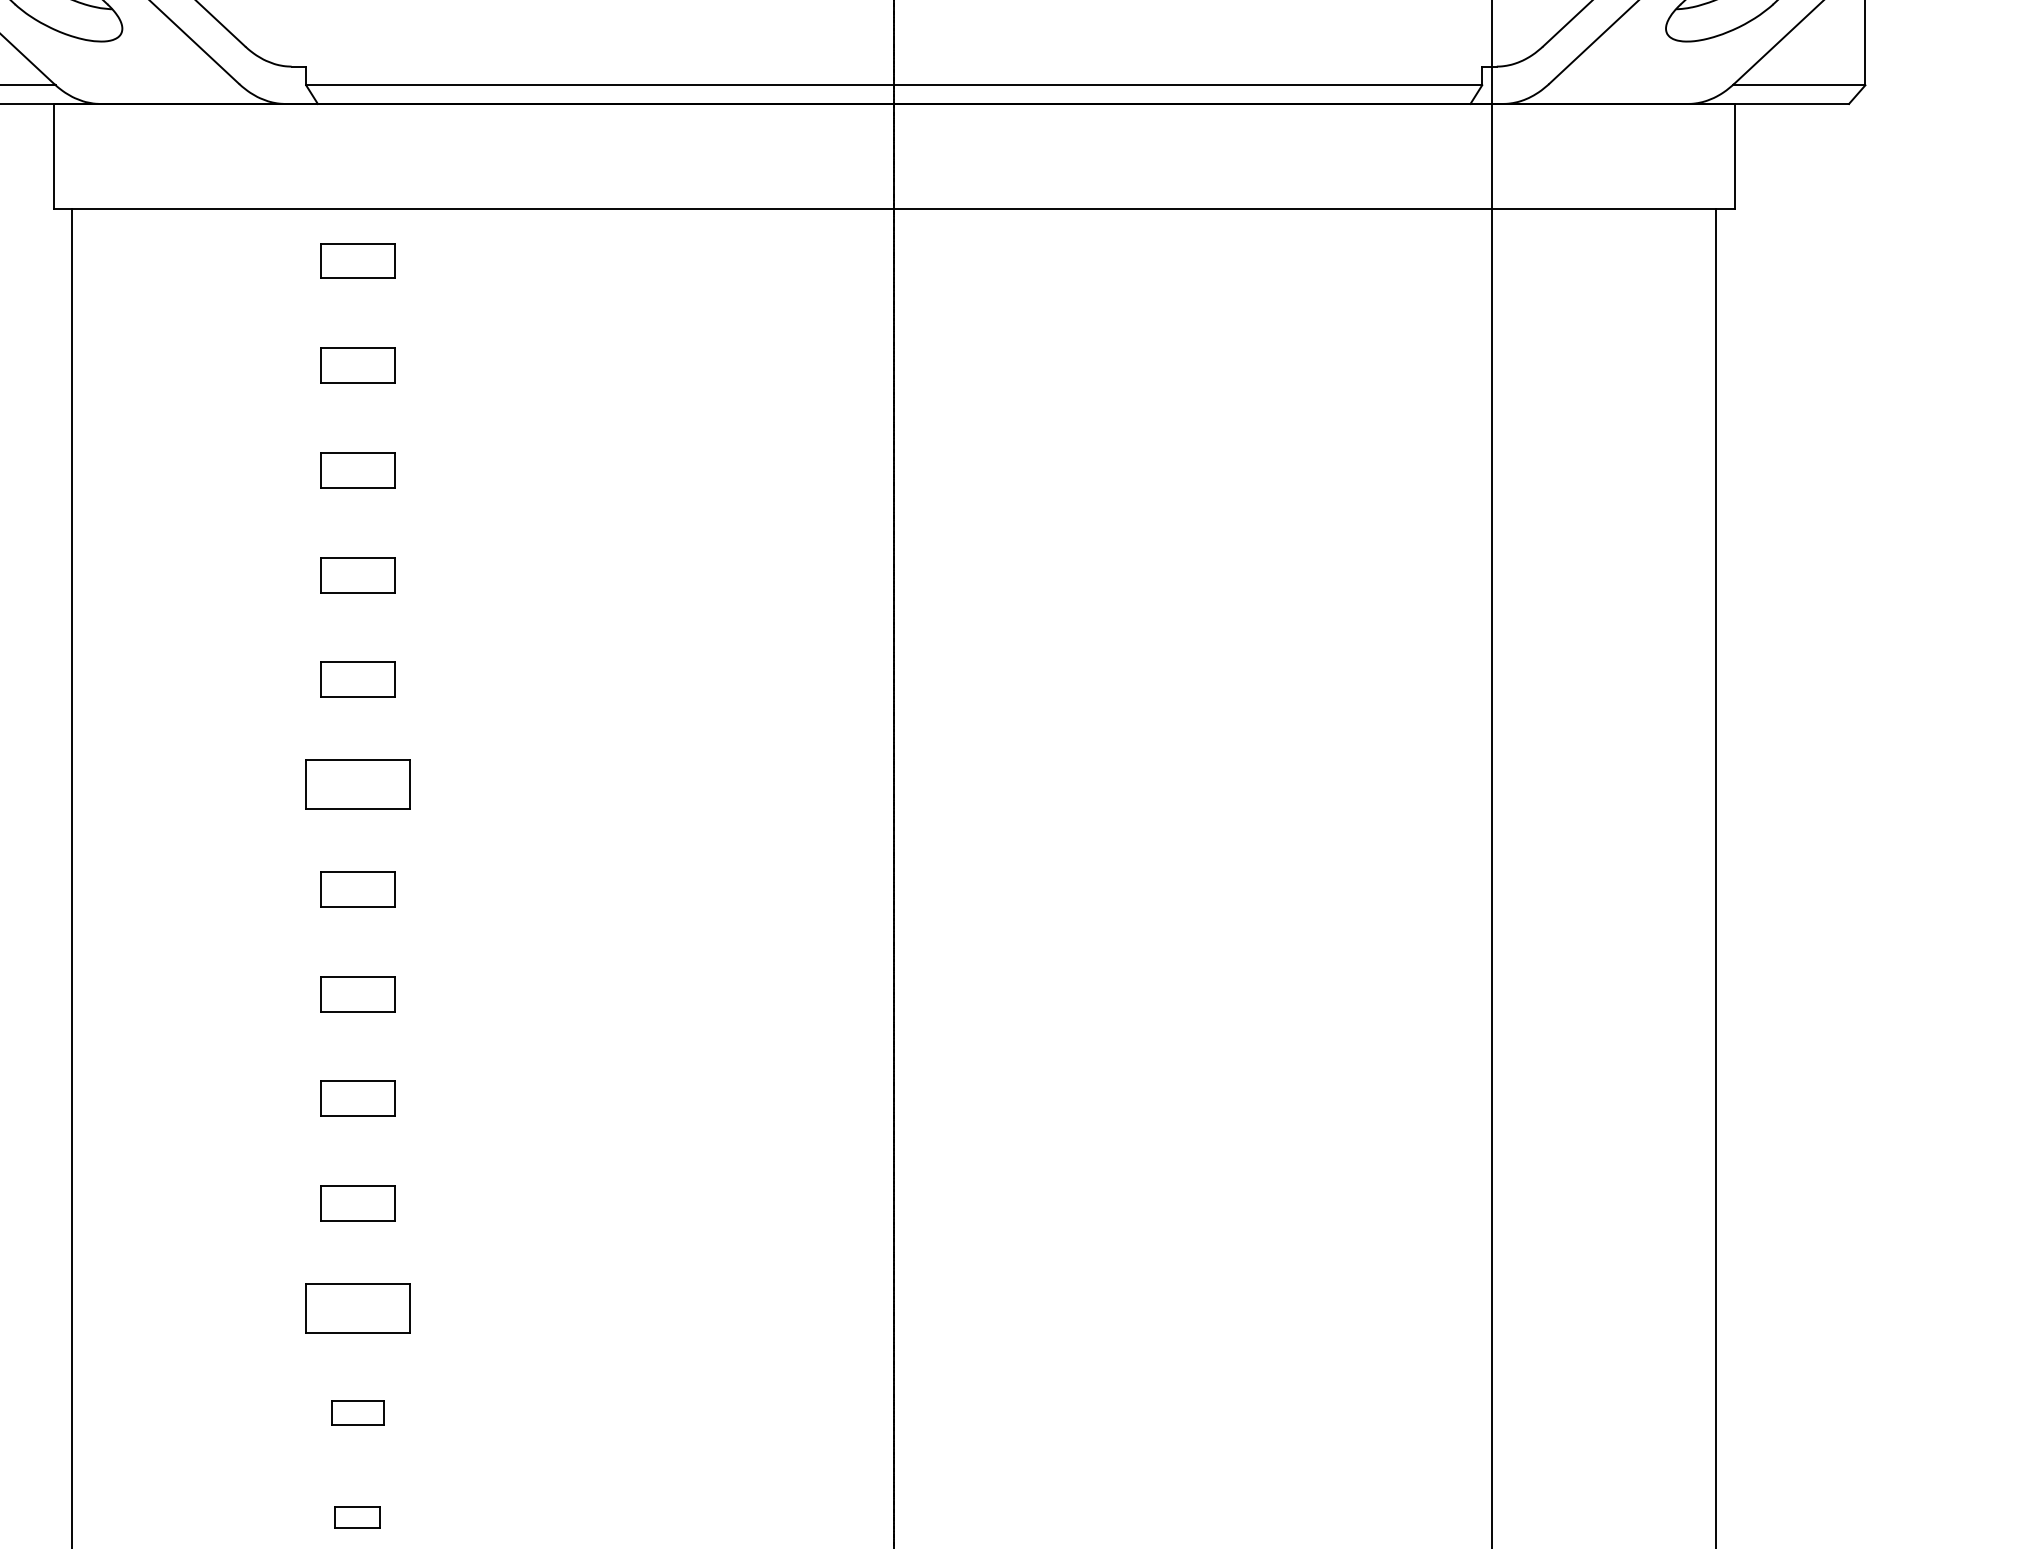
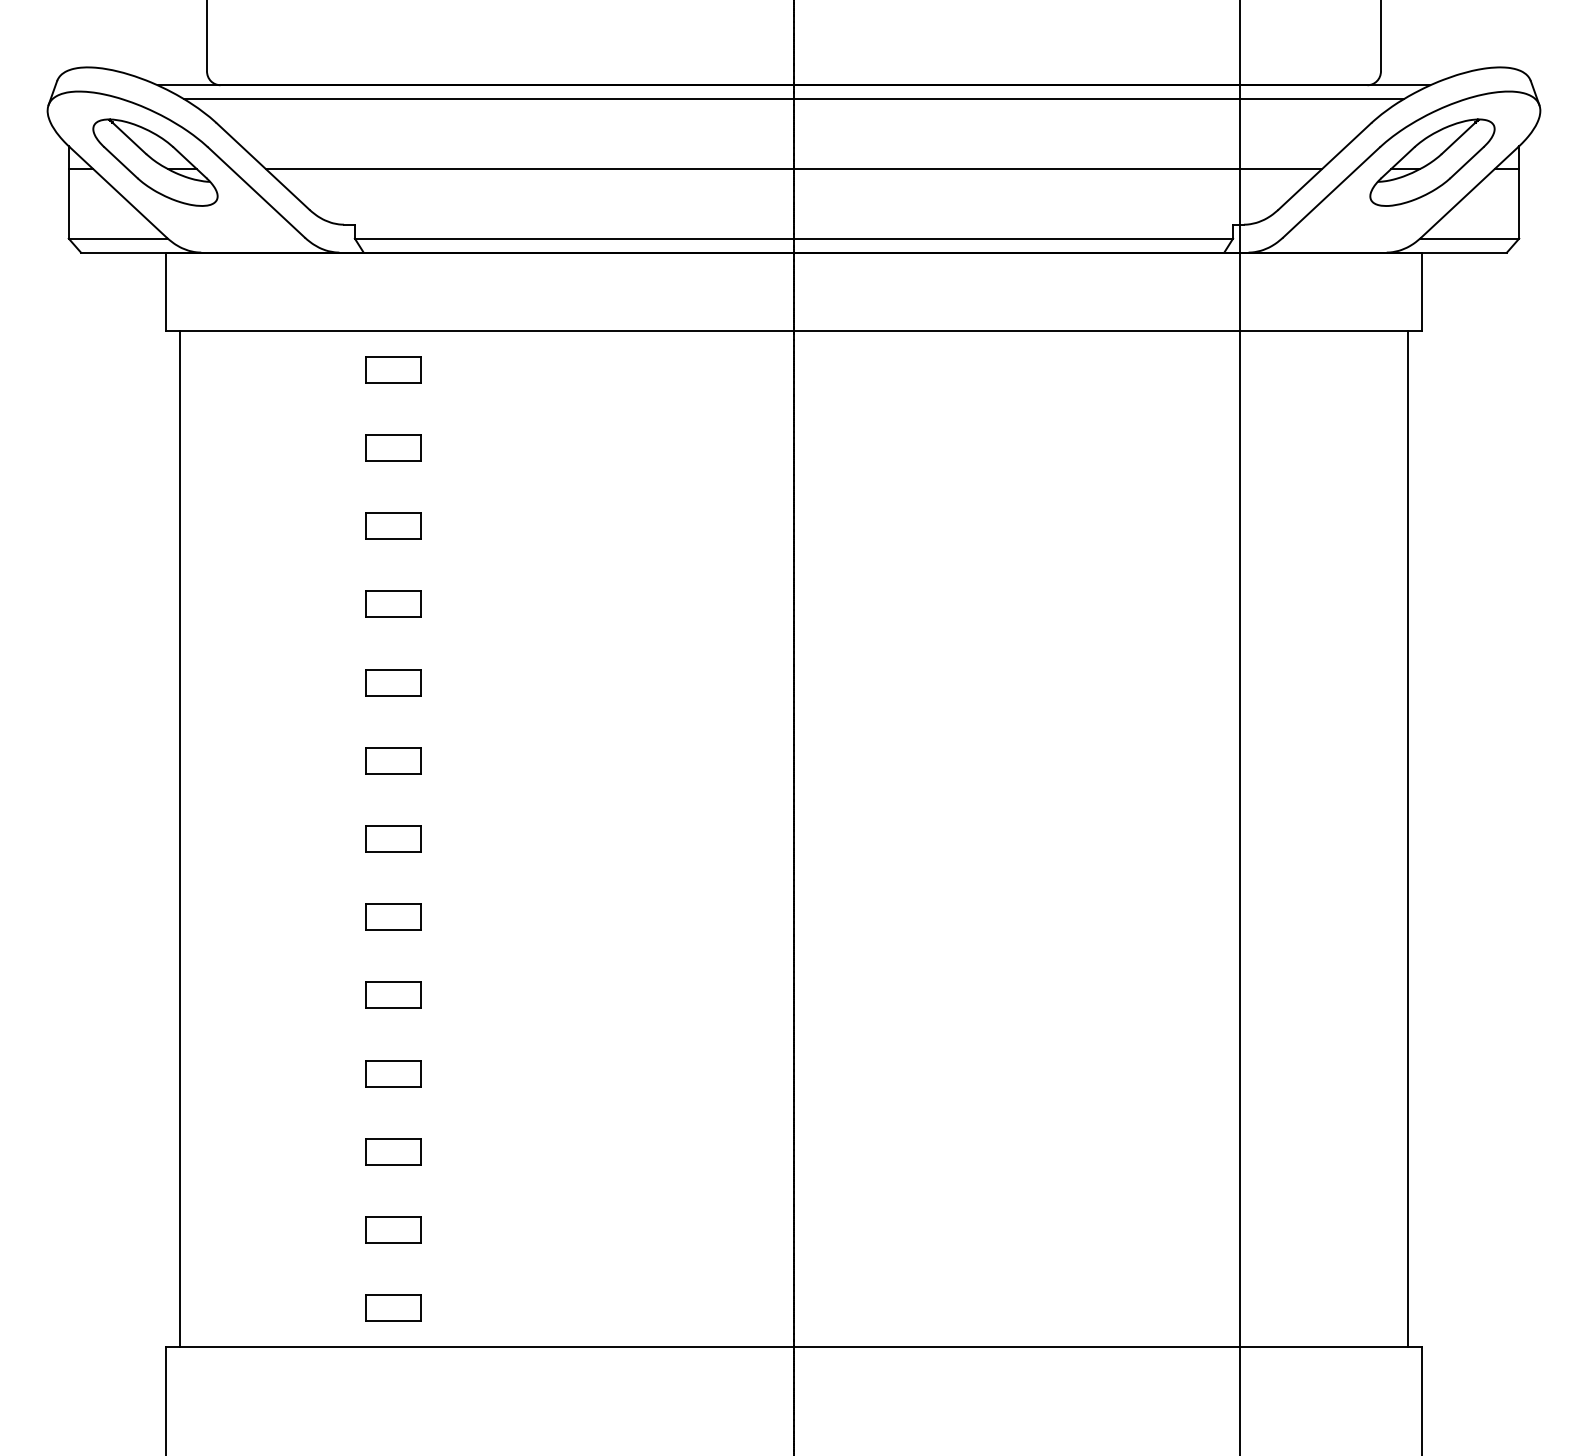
part: (357, 784) -> (393, 760), size x0.71
part: (357, 1307) -> (393, 1151), size x0.71
part: (357, 1412) -> (393, 1229), size x1.43
part: (357, 1516) -> (393, 1307), size x1.67

